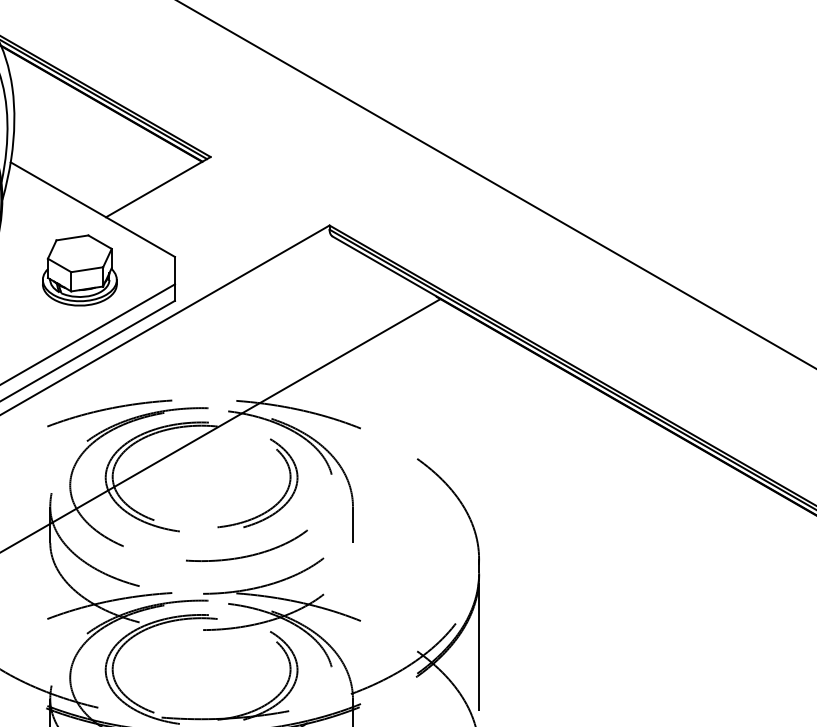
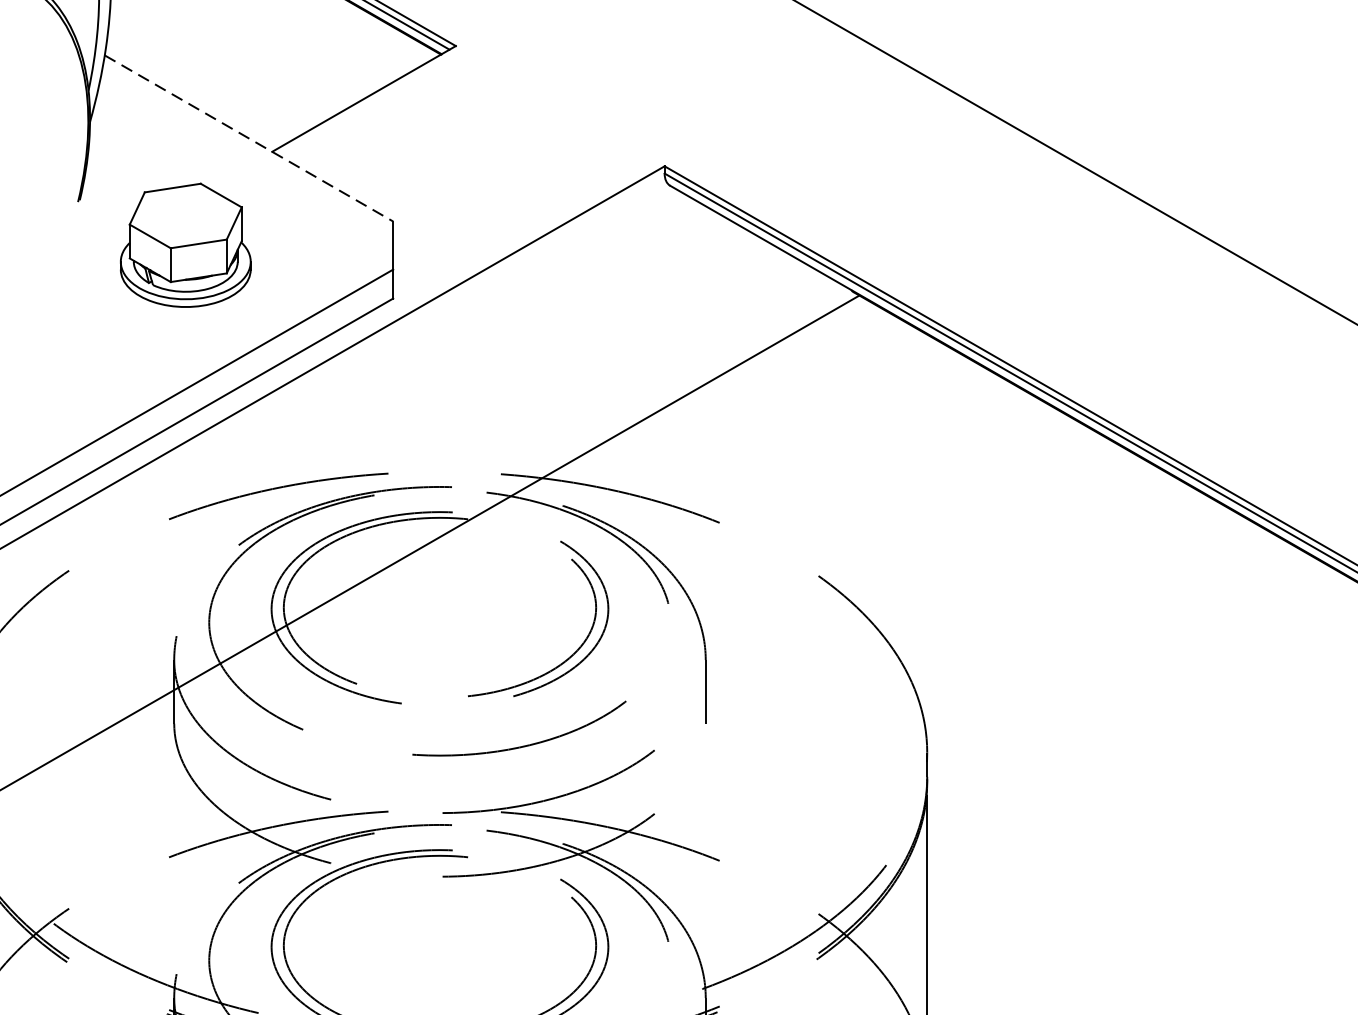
line: (92, 209) -> (248, 138), solid -> dashed
part: (79, 270) -> (185, 245), moved

